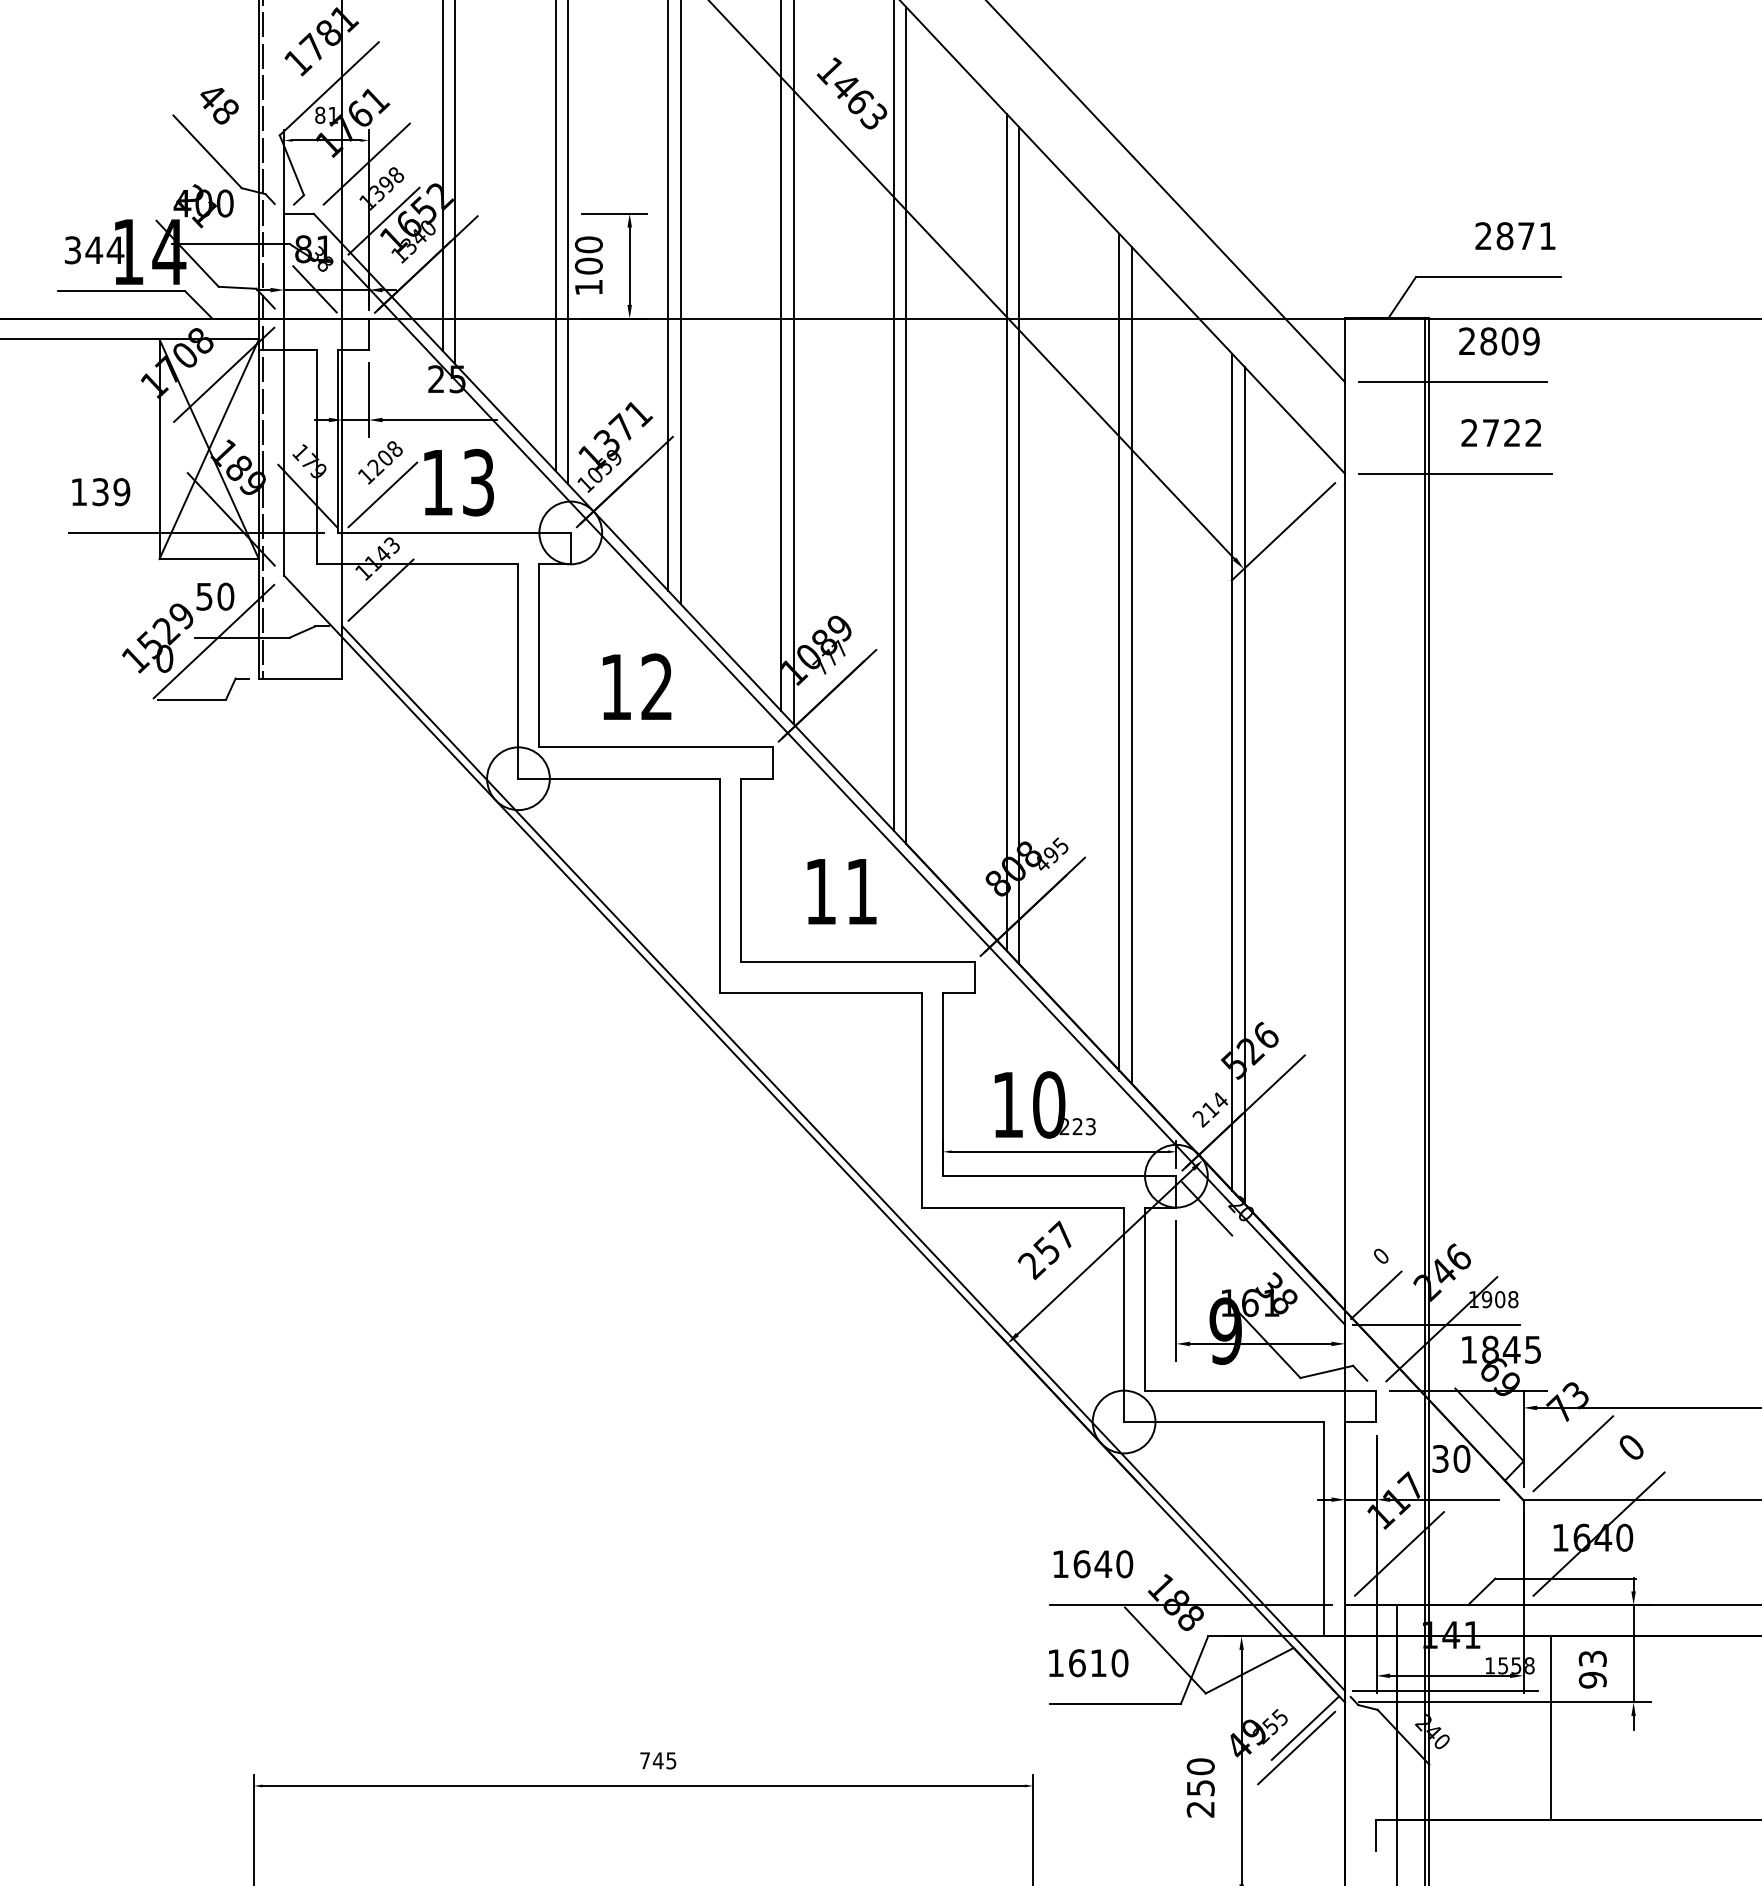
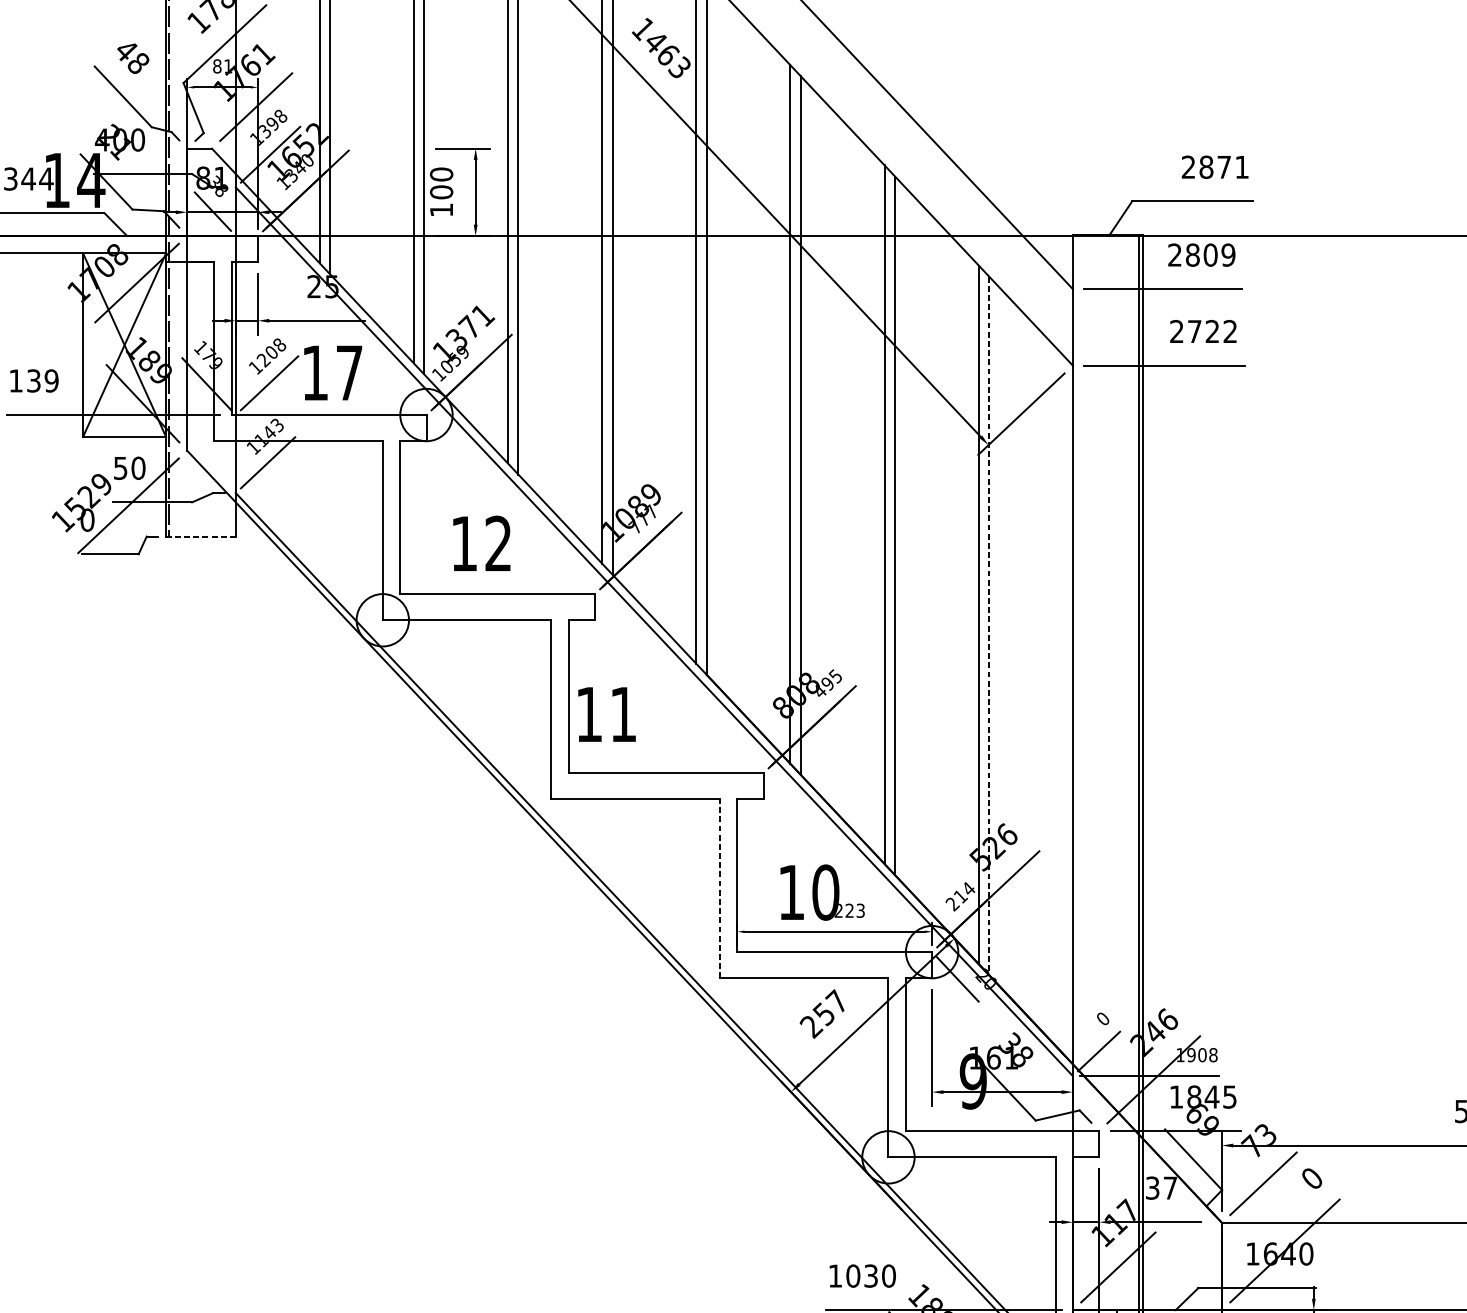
text: (478, 482) -> (349, 372), 13 -> 17
line: (300, 678) -> (200, 536), solid -> dashed
line: (1244, 786) -> (988, 626), solid -> dashed
text: (841, 891) -> (606, 714), moved
line: (922, 1099) -> (720, 888), solid -> dashed
text: (1461, 1458) -> (1170, 1187), 30 -> 37
text: (1092, 1564) -> (862, 1276), 1640 -> 1030

